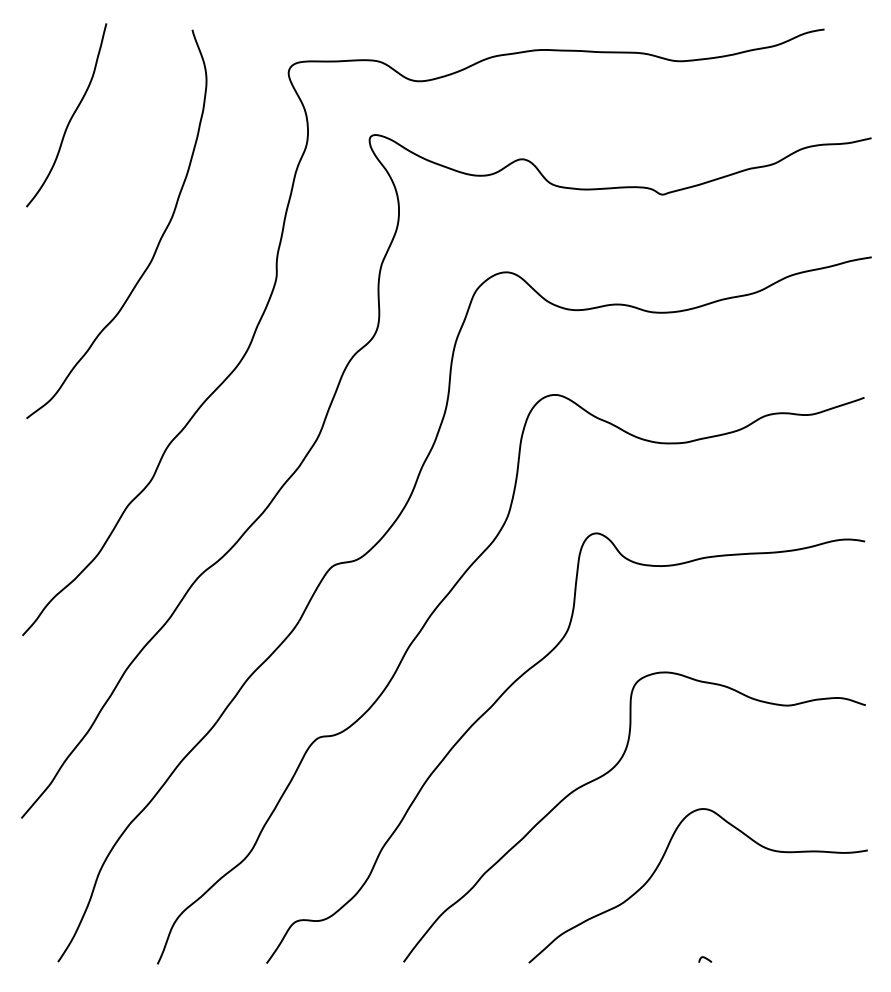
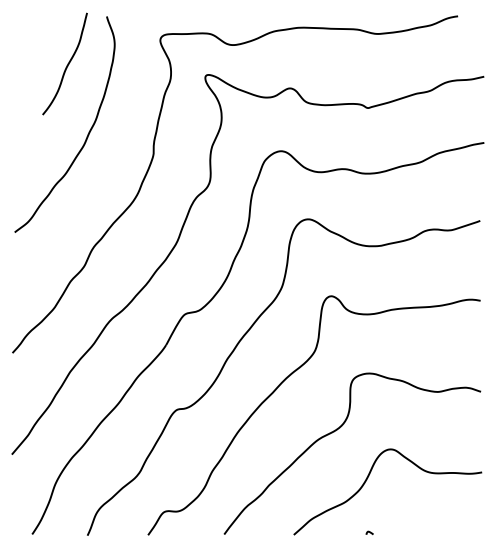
curve: (69, 118) -> (66, 65), moved
curve: (704, 958) -> (369, 532), moved

